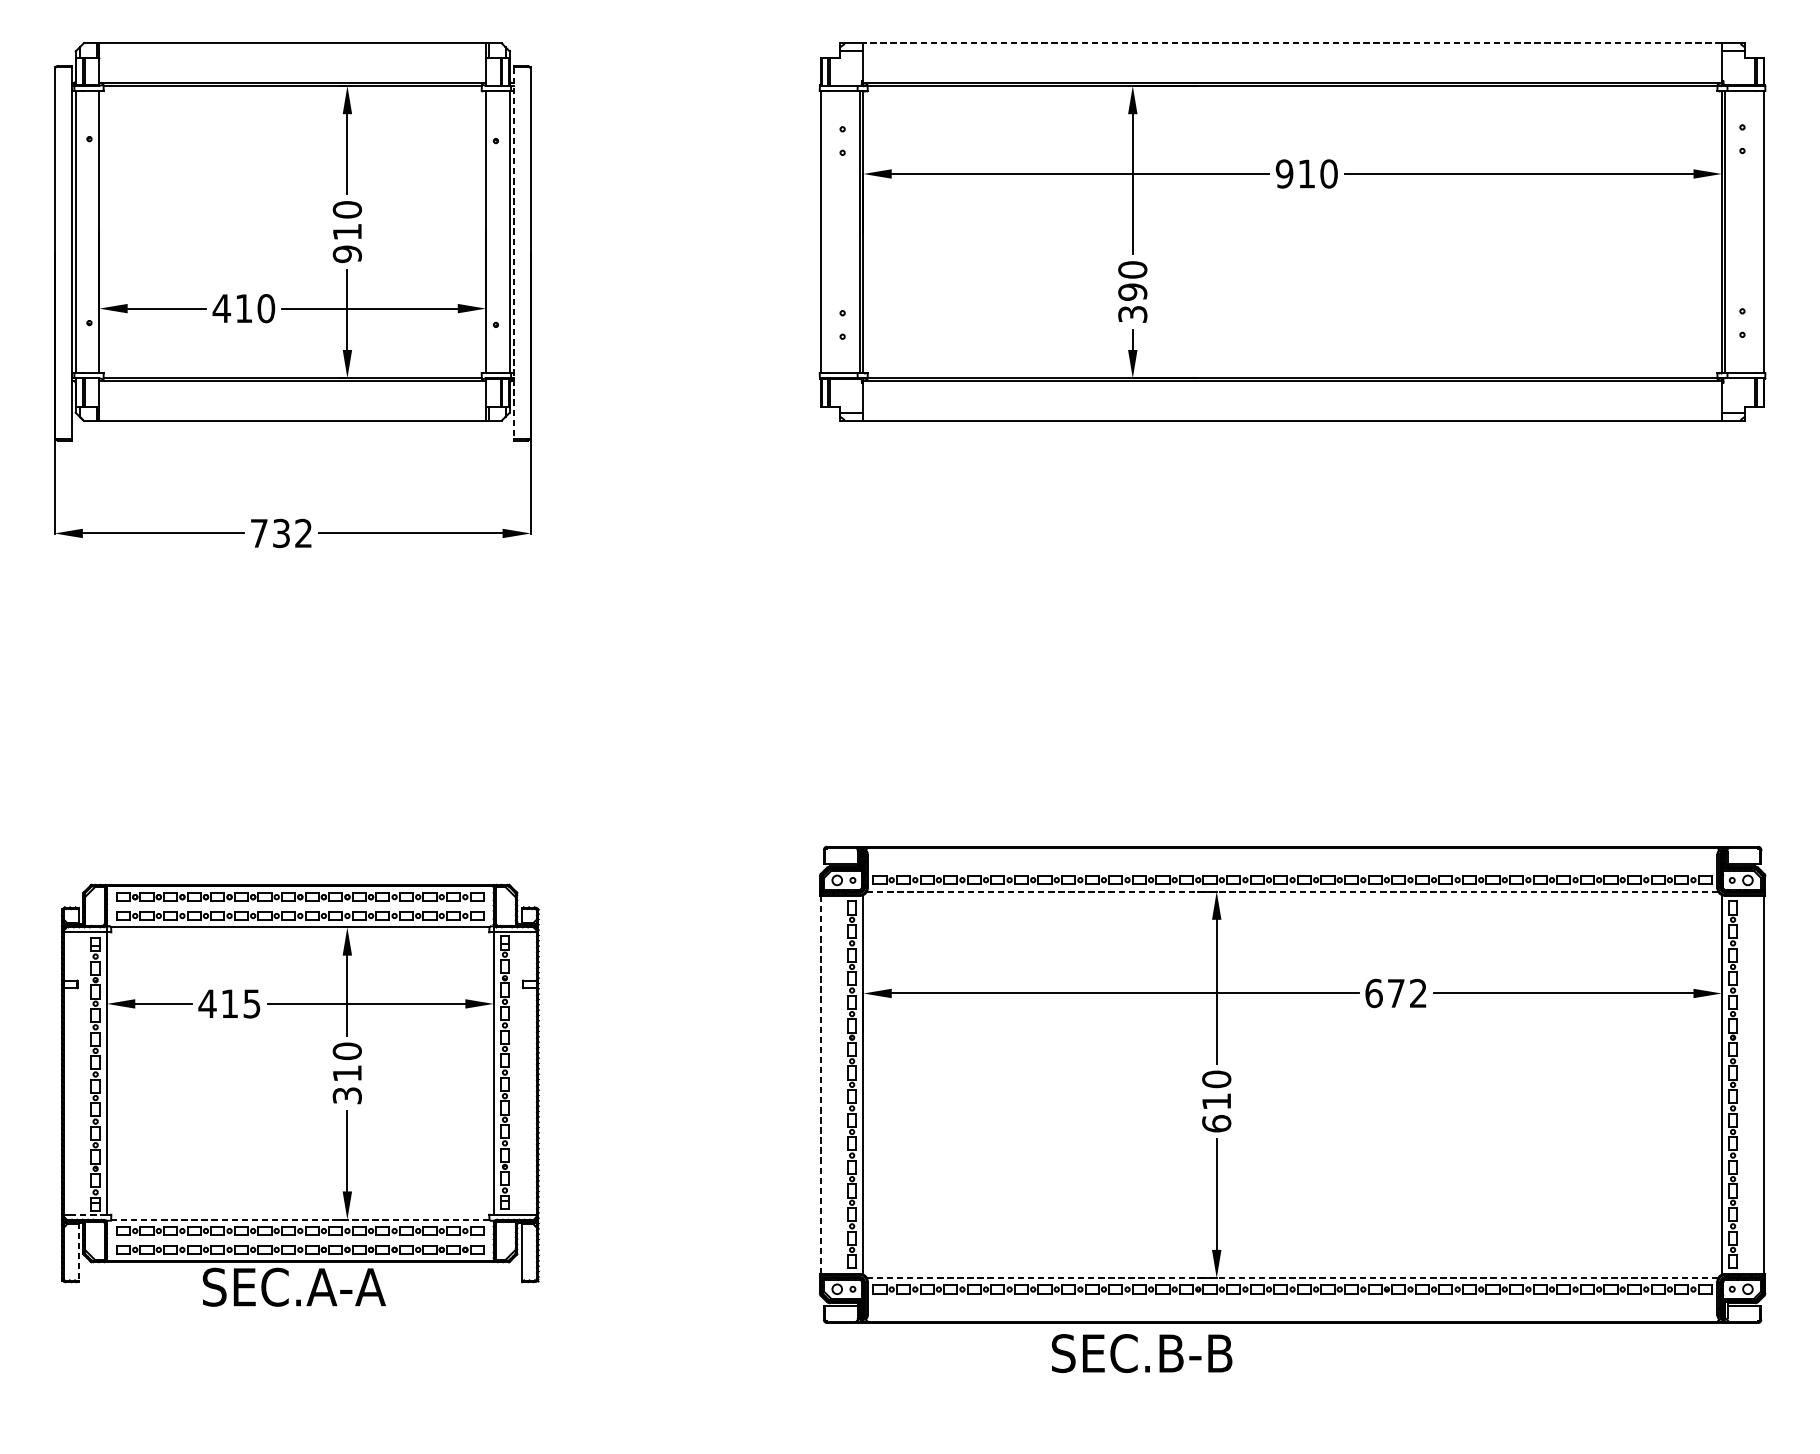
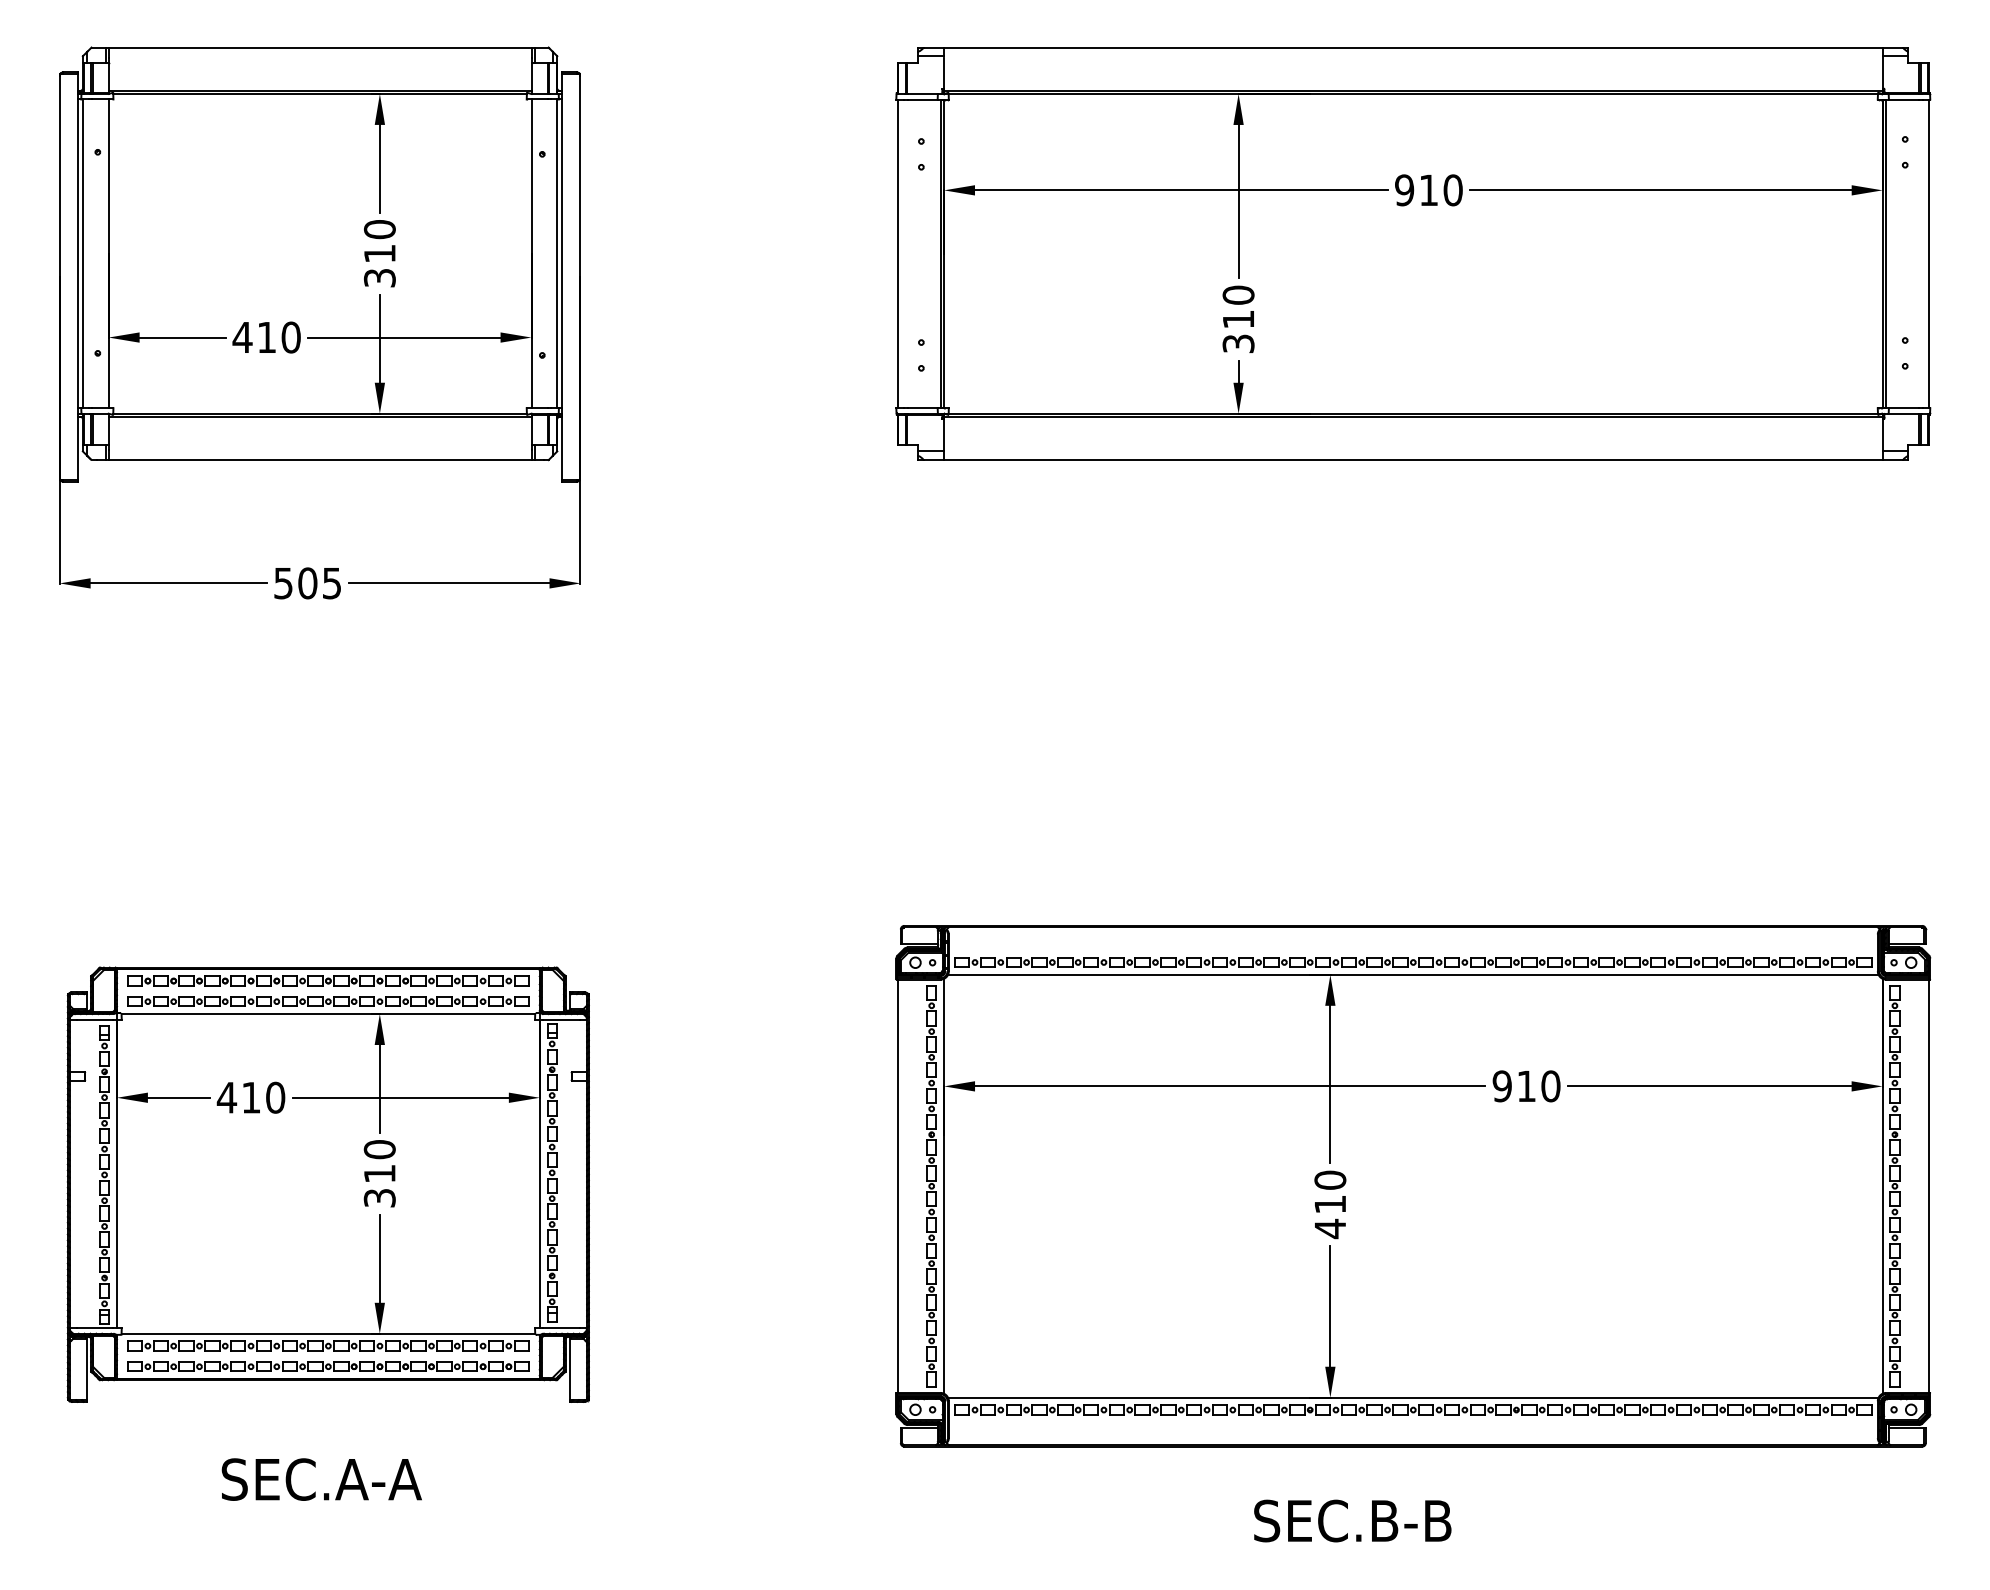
line: (1291, 43) -> (1412, 47), dashed -> solid
text: (347, 253) -> (379, 277), 910 -> 310
line: (513, 253) -> (561, 277), dashed -> solid
text: (1132, 292) -> (1238, 319), 390 -> 310
text: (281, 533) -> (307, 583), 732 -> 505
line: (1292, 891) -> (1413, 974), dashed -> solid
text: (1396, 993) -> (1526, 1086), 672 -> 910
text: (251, 1003) -> (275, 1097), 415 -> 410
line: (820, 1085) -> (897, 1186), dashed -> solid
text: (1216, 1123) -> (1330, 1228), 610 -> 410
line: (87, 1214) -> (95, 1328), dashed -> solid
line: (300, 1219) -> (328, 1333), dashed -> solid
line: (79, 1251) -> (86, 1368), dashed -> solid
line: (1291, 1278) -> (1412, 1397), dashed -> solid
text: (294, 1287) -> (321, 1479), moved
text: (1141, 1353) -> (1352, 1520), moved

